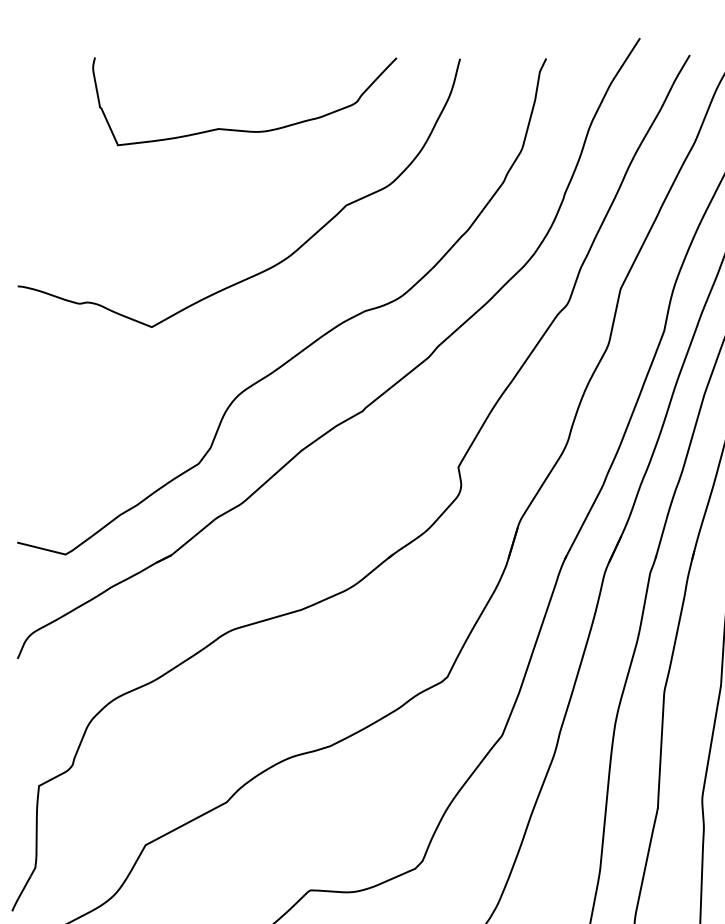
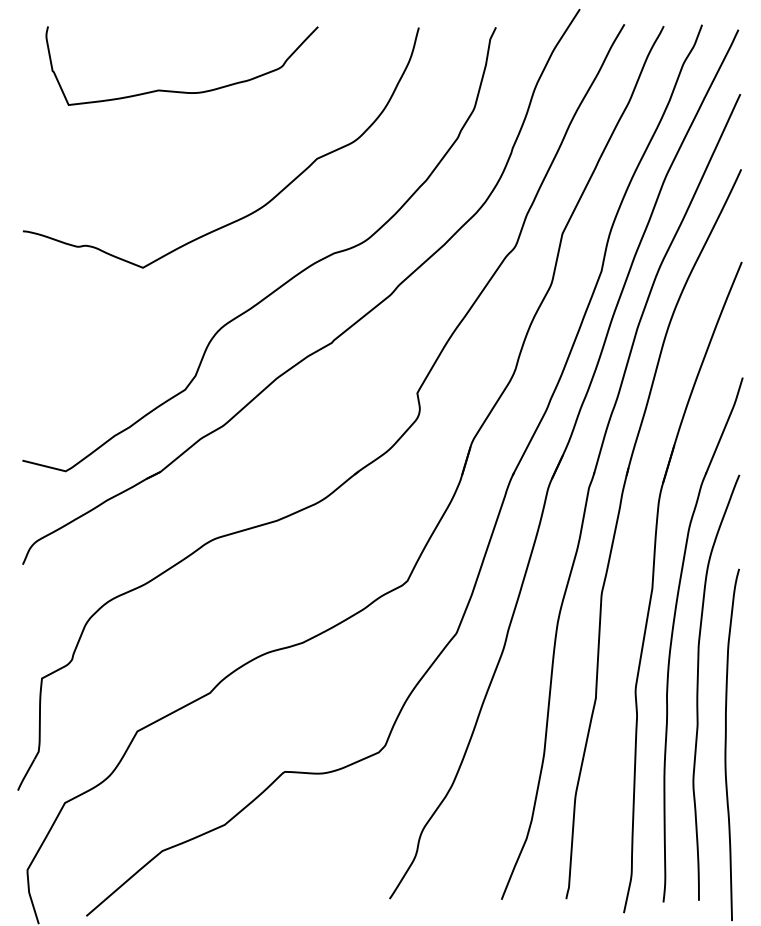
curve: (236, 129) -> (174, 90), moved

